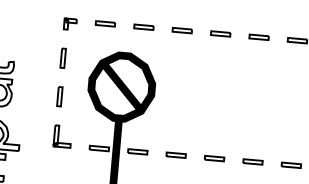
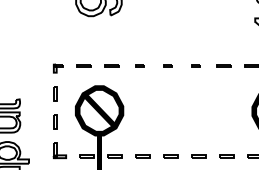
part: (181, 29) -> (139, 65), size x0.6
part: (220, 33) -> (167, 65), size x0.6
part: (258, 36) -> (195, 65), size x0.6

